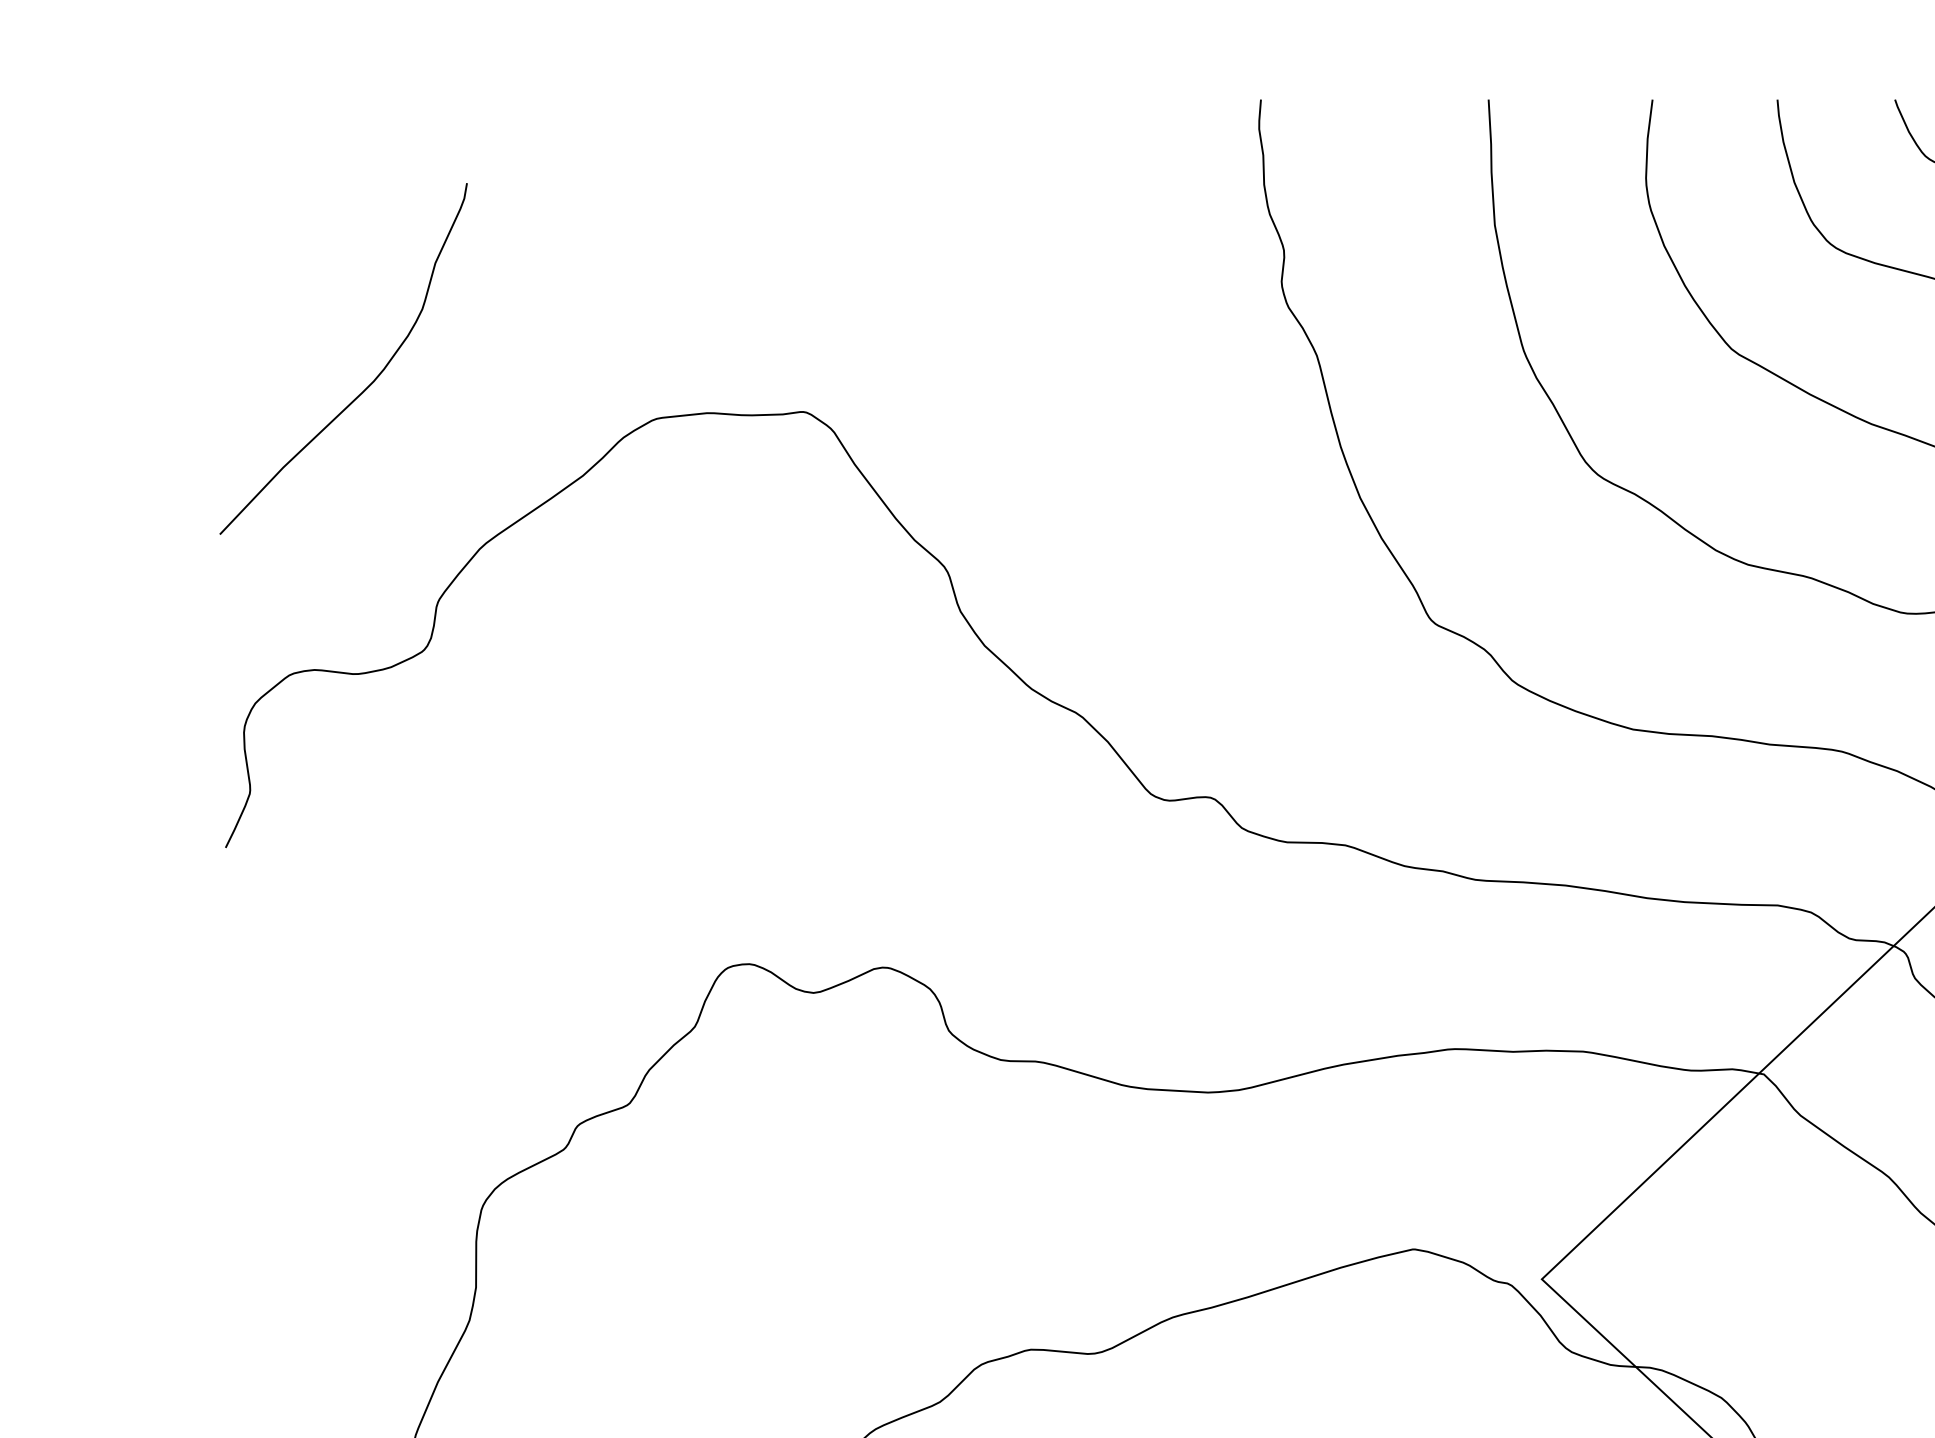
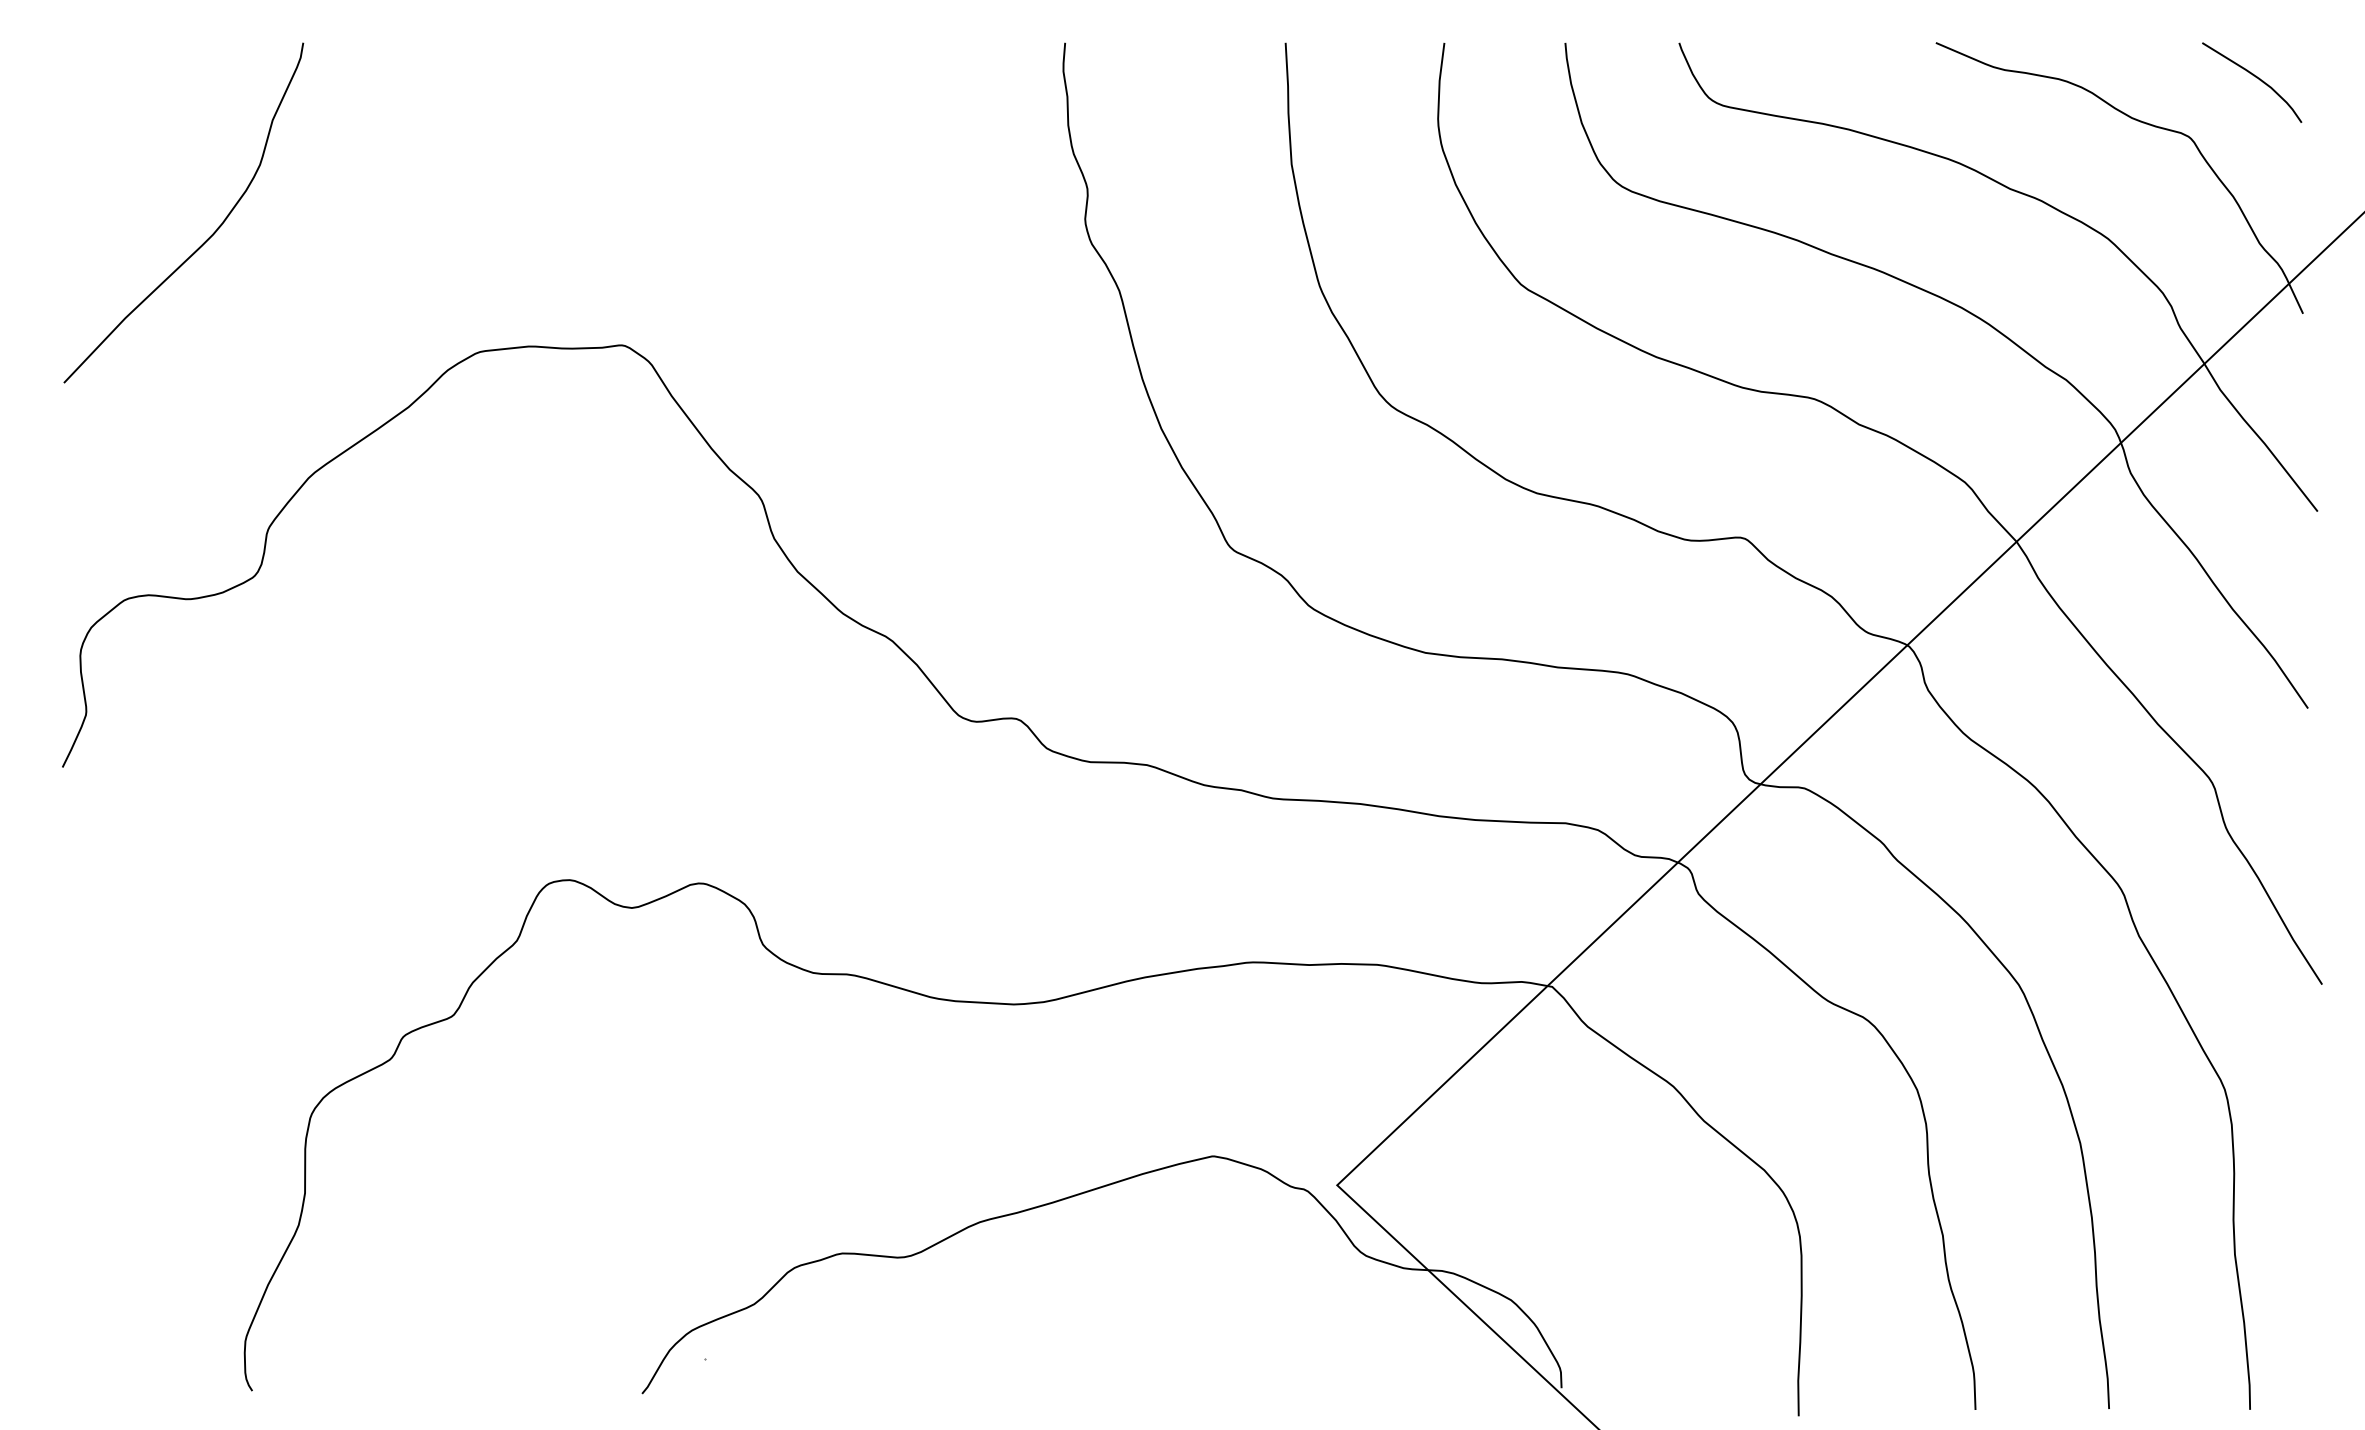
curve: (369, 384) -> (208, 237), moved

